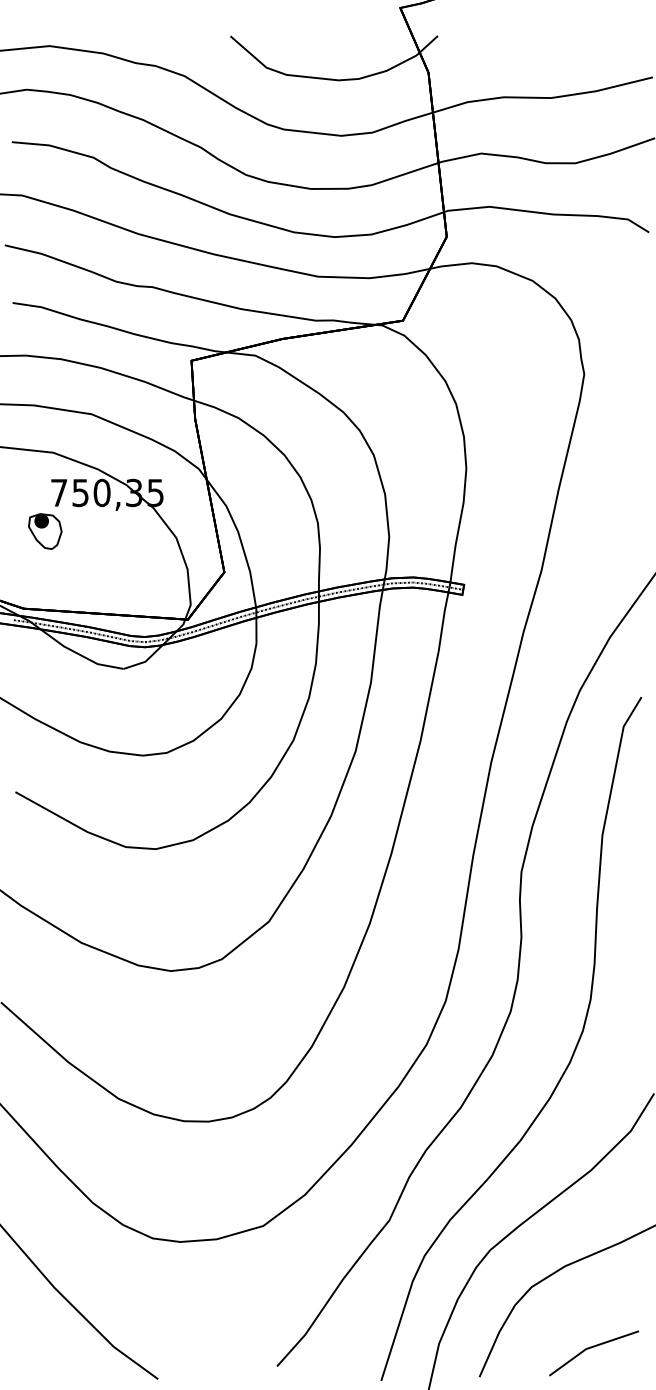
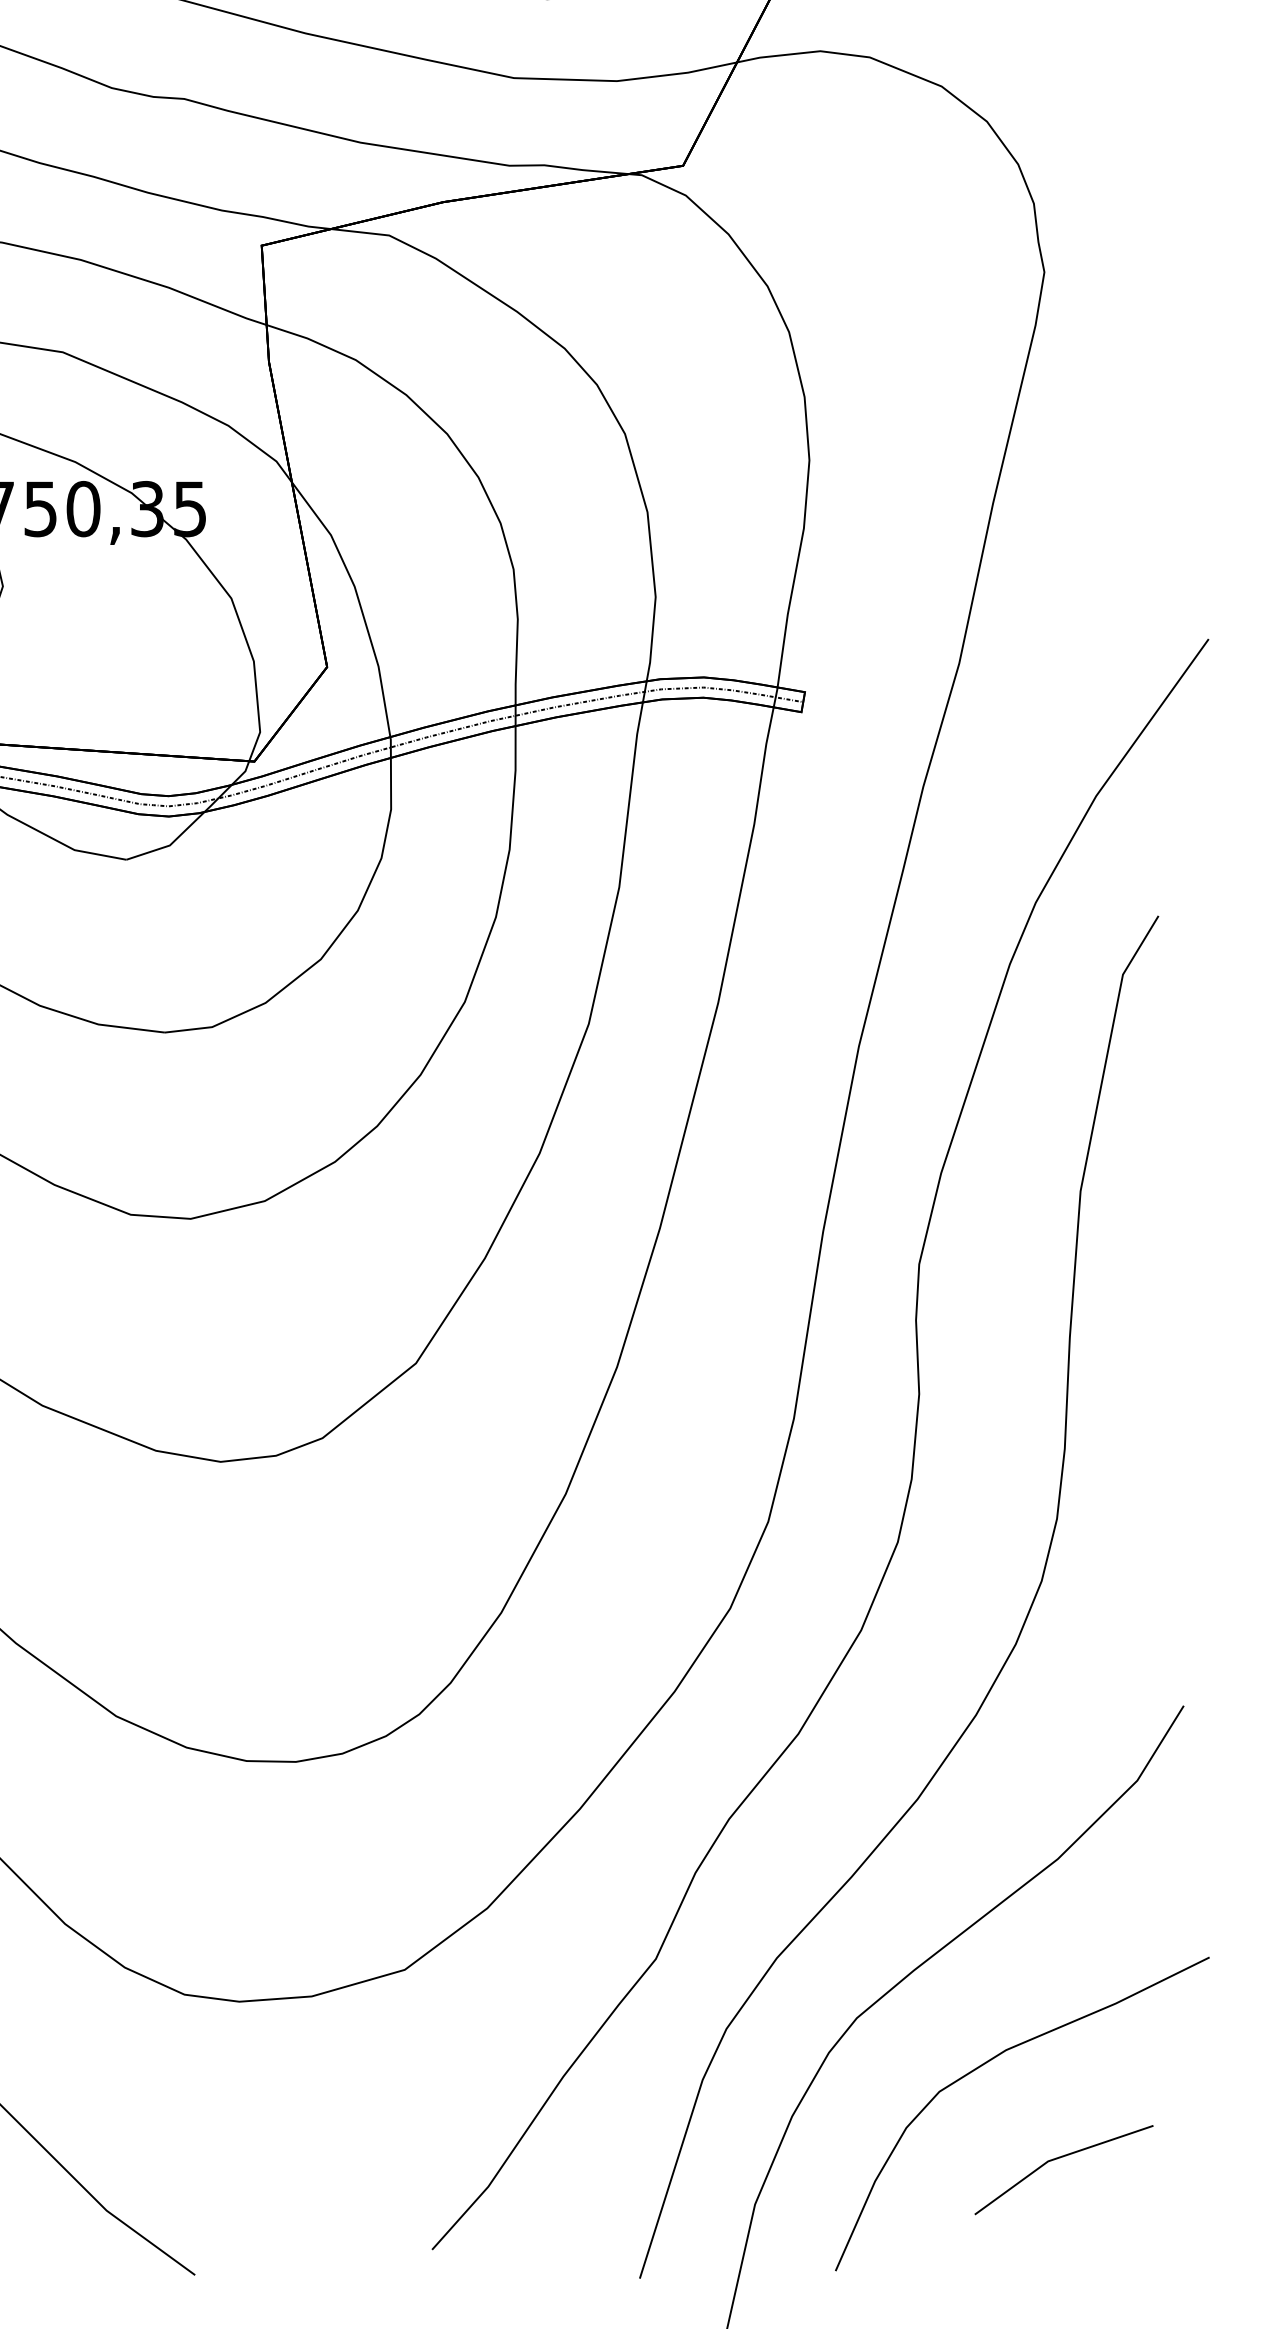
part: (594, 1353) -> (1064, 2170), moved

